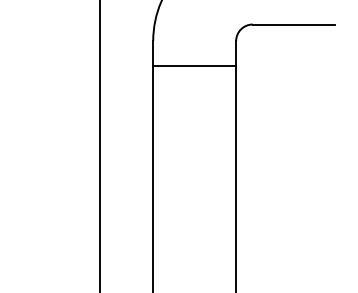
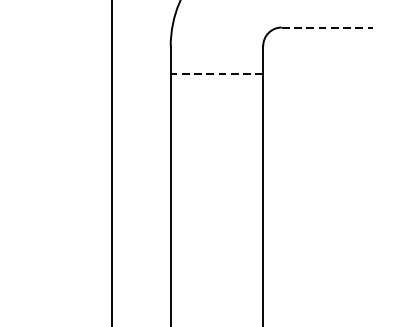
line: (293, 24) -> (327, 27), solid -> dashed
line: (194, 66) -> (216, 74), solid -> dashed

